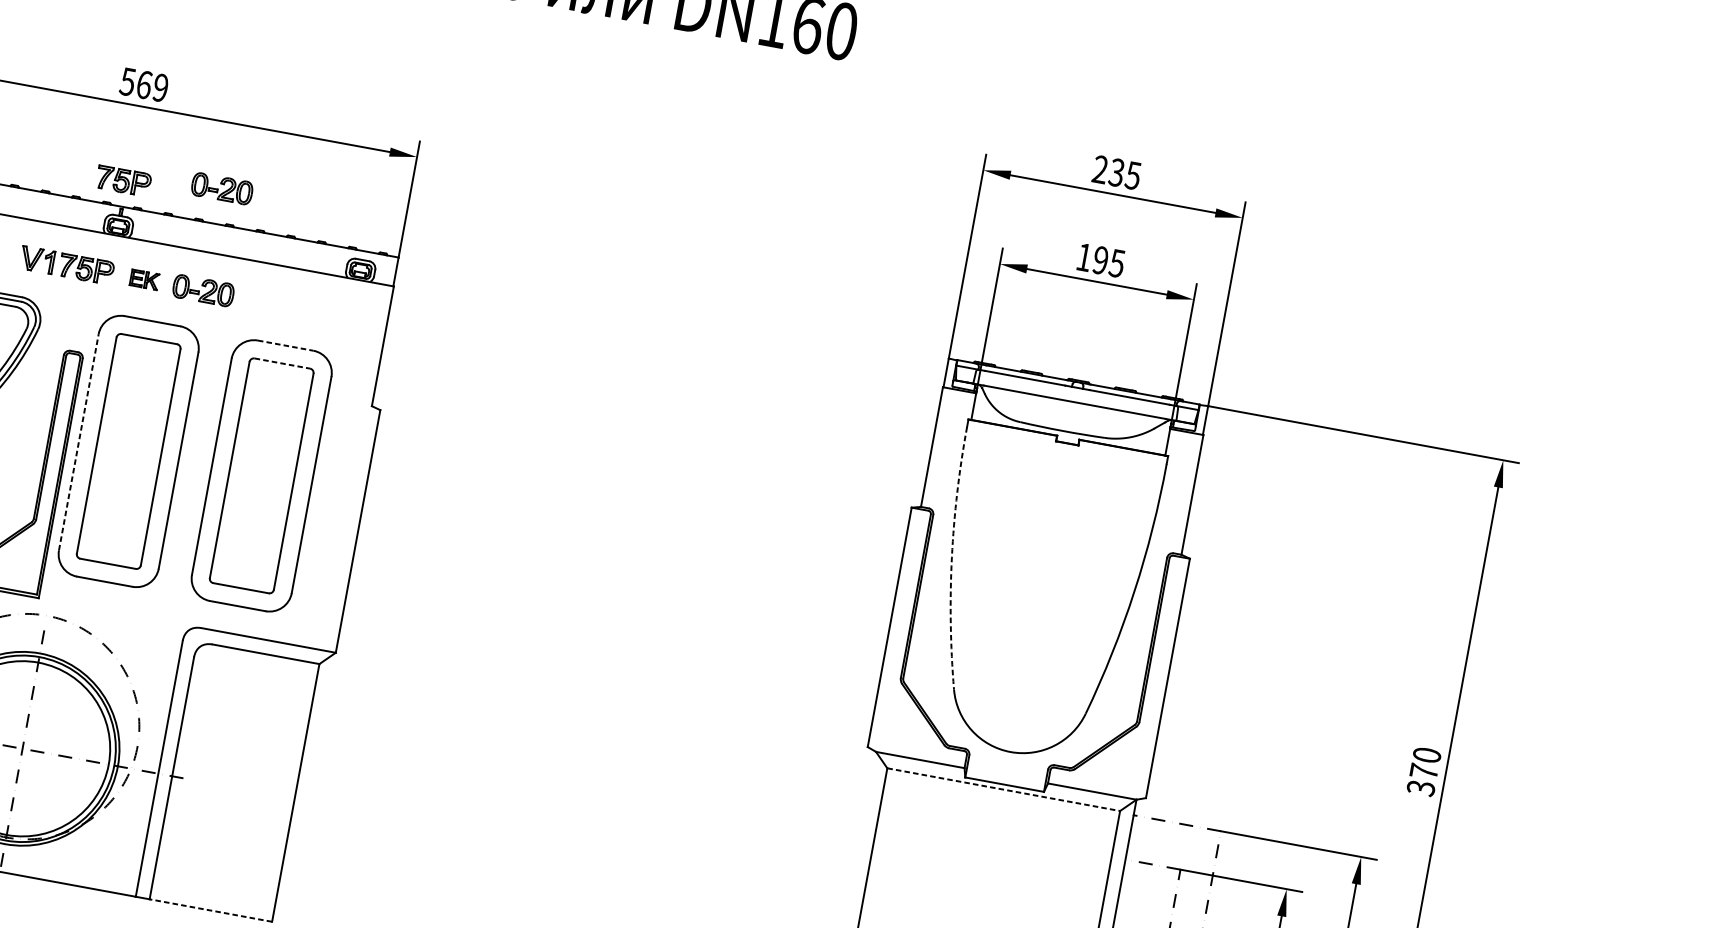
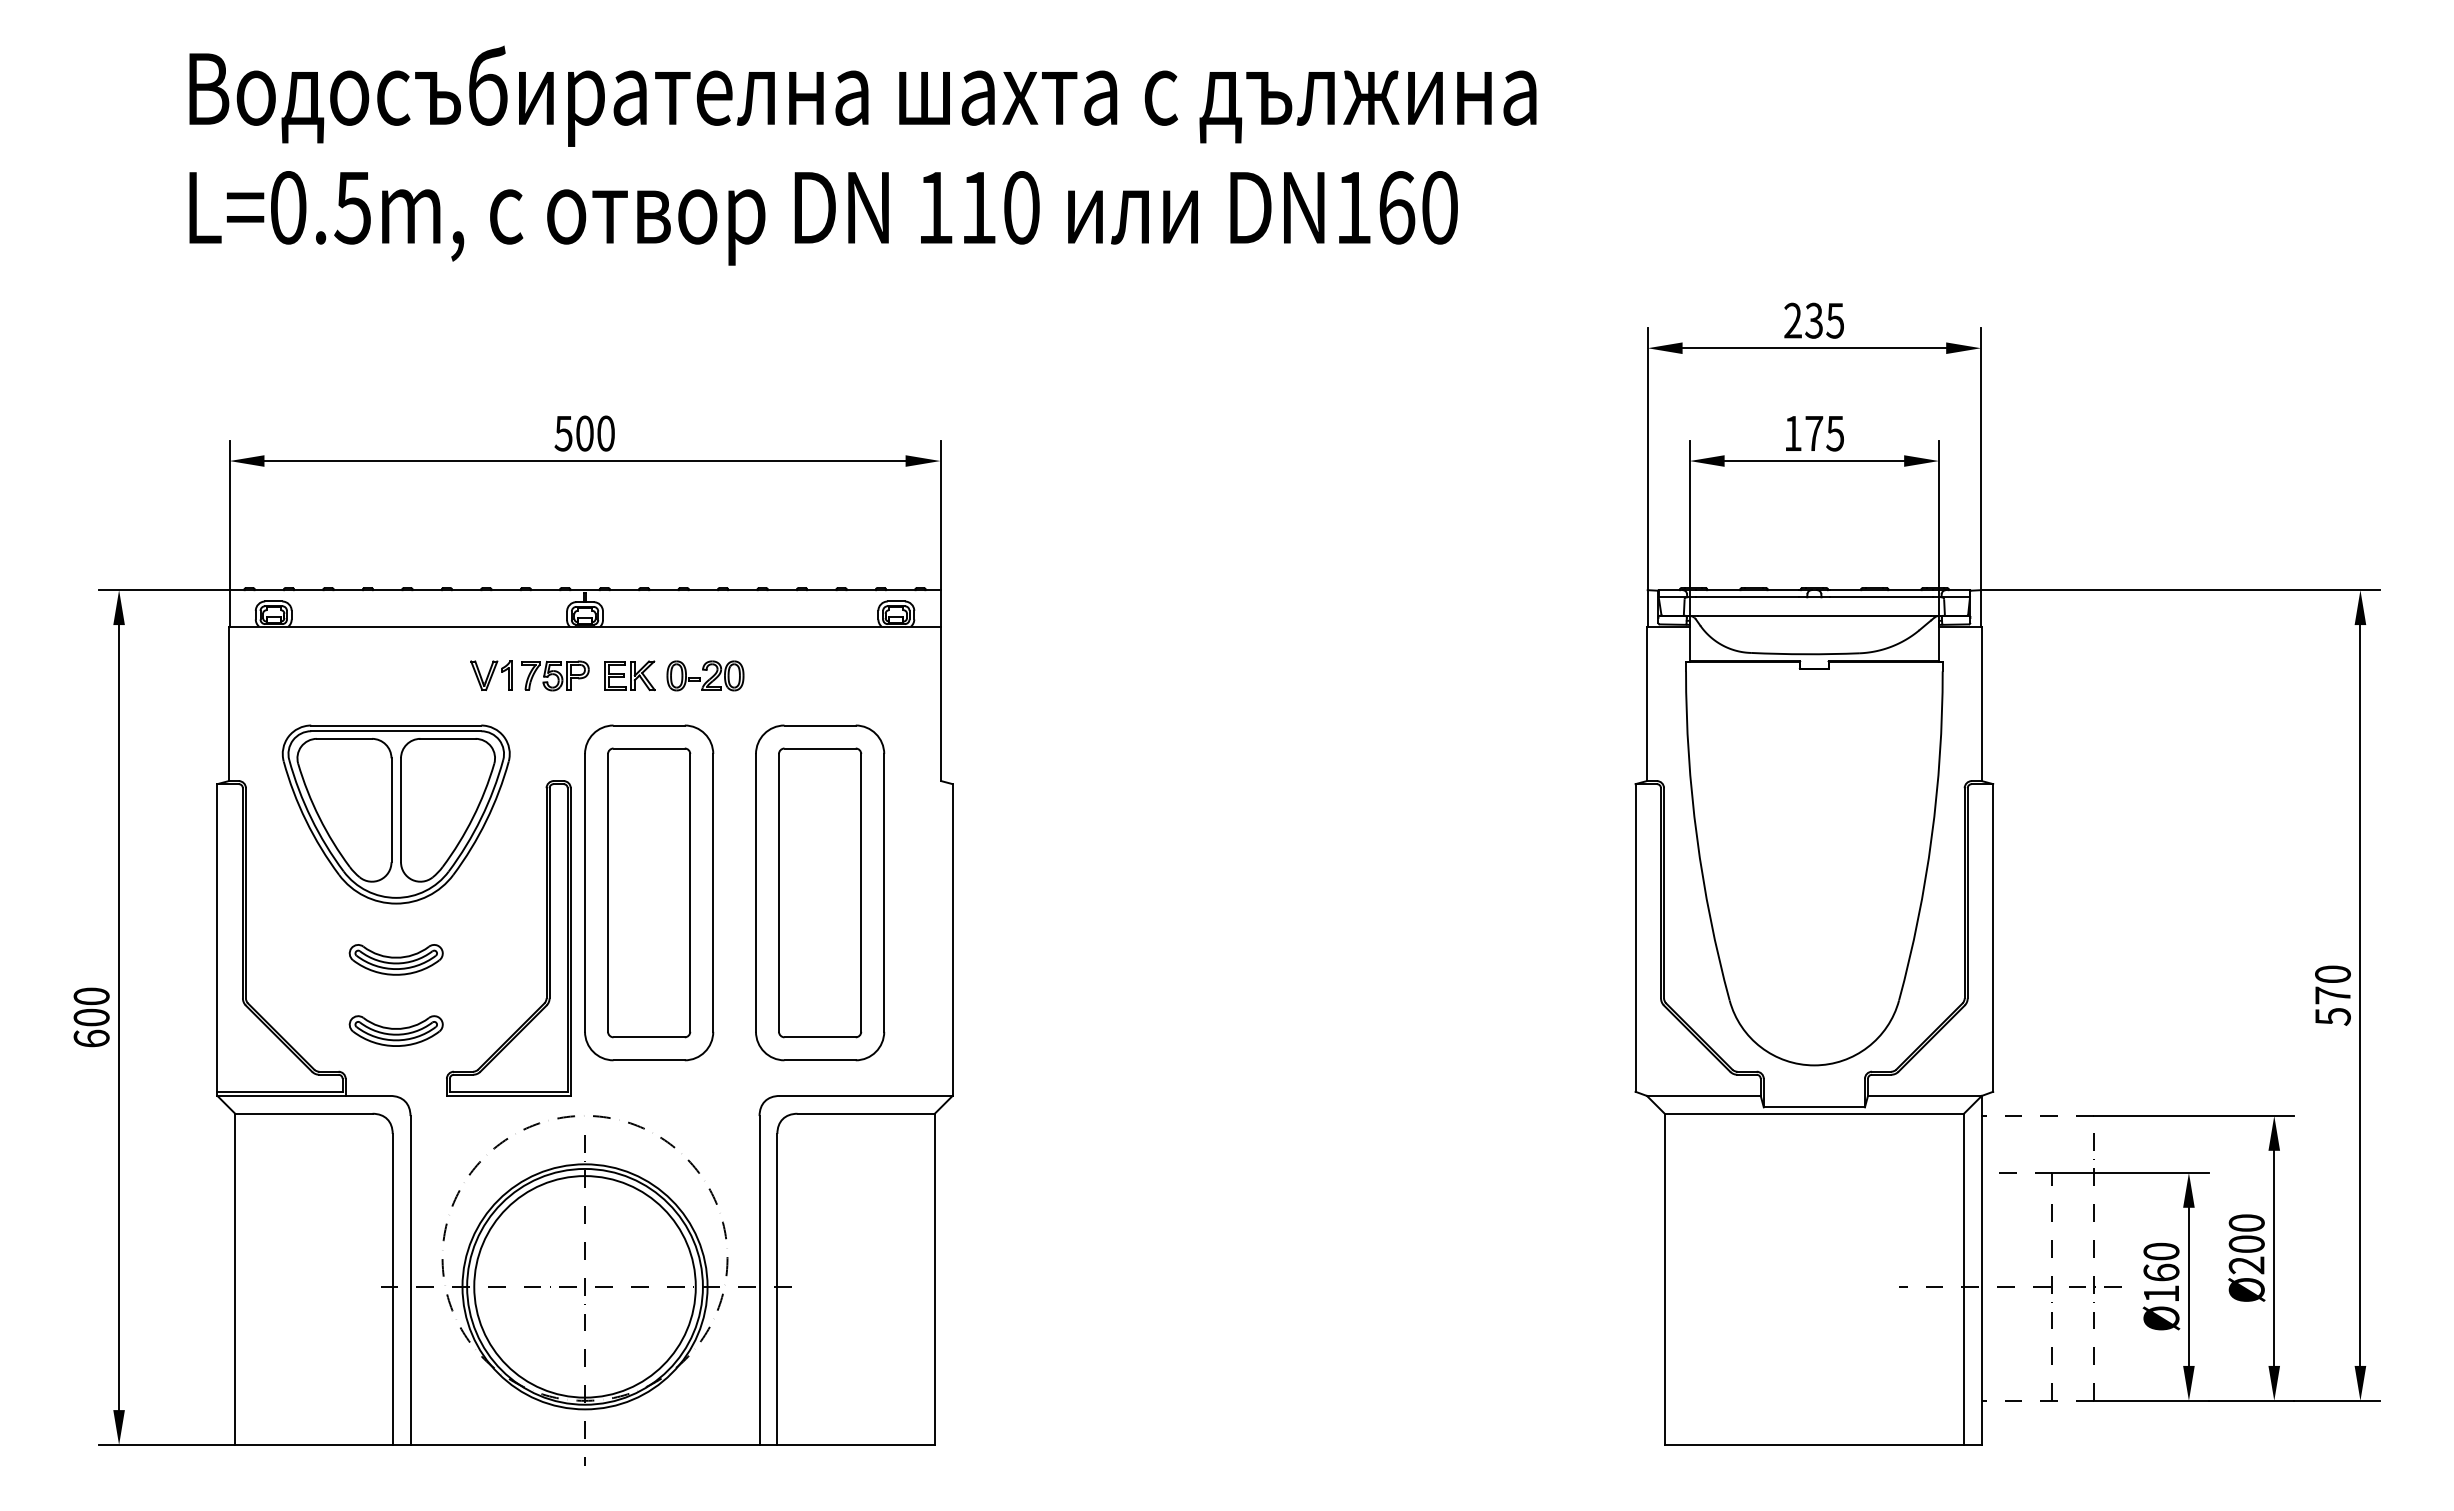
text: (152, 86) -> (595, 433), 569 -> 500
part: (123, 180) -> (581, 557), removed
part: (222, 188) -> (705, 544), removed
text: (1100, 260) -> (1814, 433), 195 -> 175
part: (144, 279) -> (629, 675), size x1.43
line: (285, 345) -> (820, 725), dashed -> solid
line: (282, 363) -> (820, 748), dashed -> solid
line: (79, 442) -> (585, 892), dashed -> solid
arc: (952, 558) -> (1697, 837), dashed -> solid
text: (1420, 787) -> (2332, 1016), 370 -> 570
line: (1003, 789) -> (1814, 1113), dashed -> solid
line: (211, 910) -> (856, 1445), dashed -> solid

